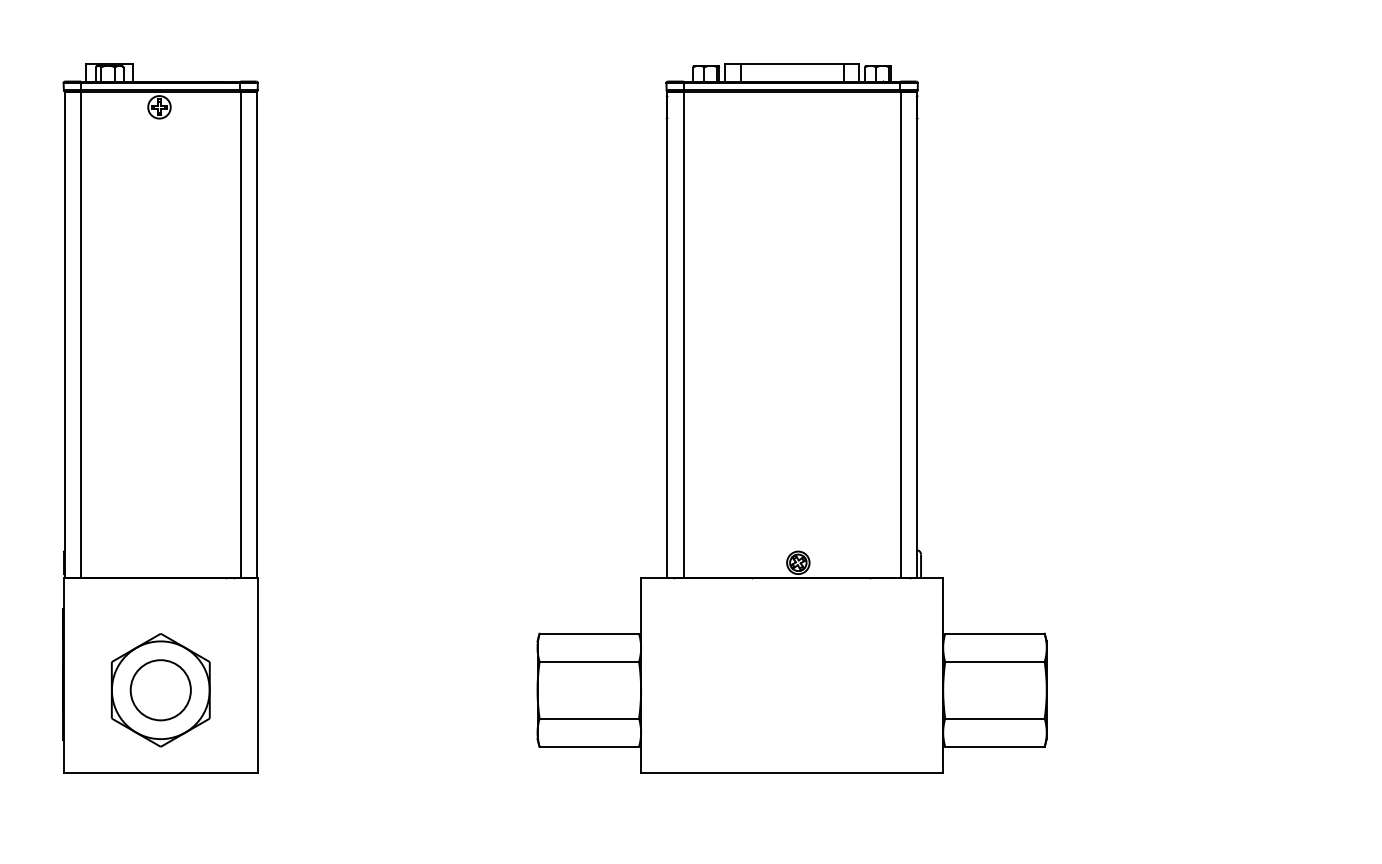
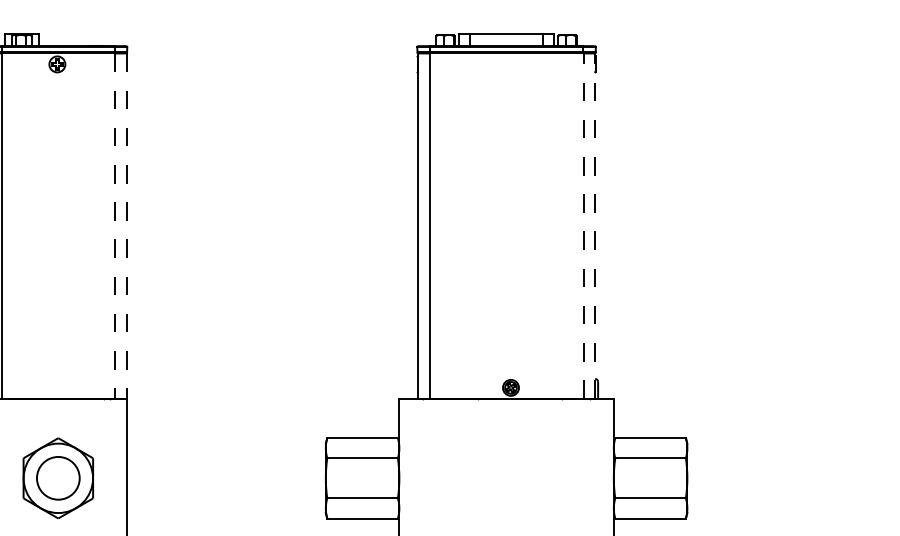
line: (900, 334) -> (583, 225), solid -> dashed
line: (916, 334) -> (594, 225), solid -> dashed
line: (240, 335) -> (114, 226), solid -> dashed
line: (256, 335) -> (126, 226), solid -> dashed

